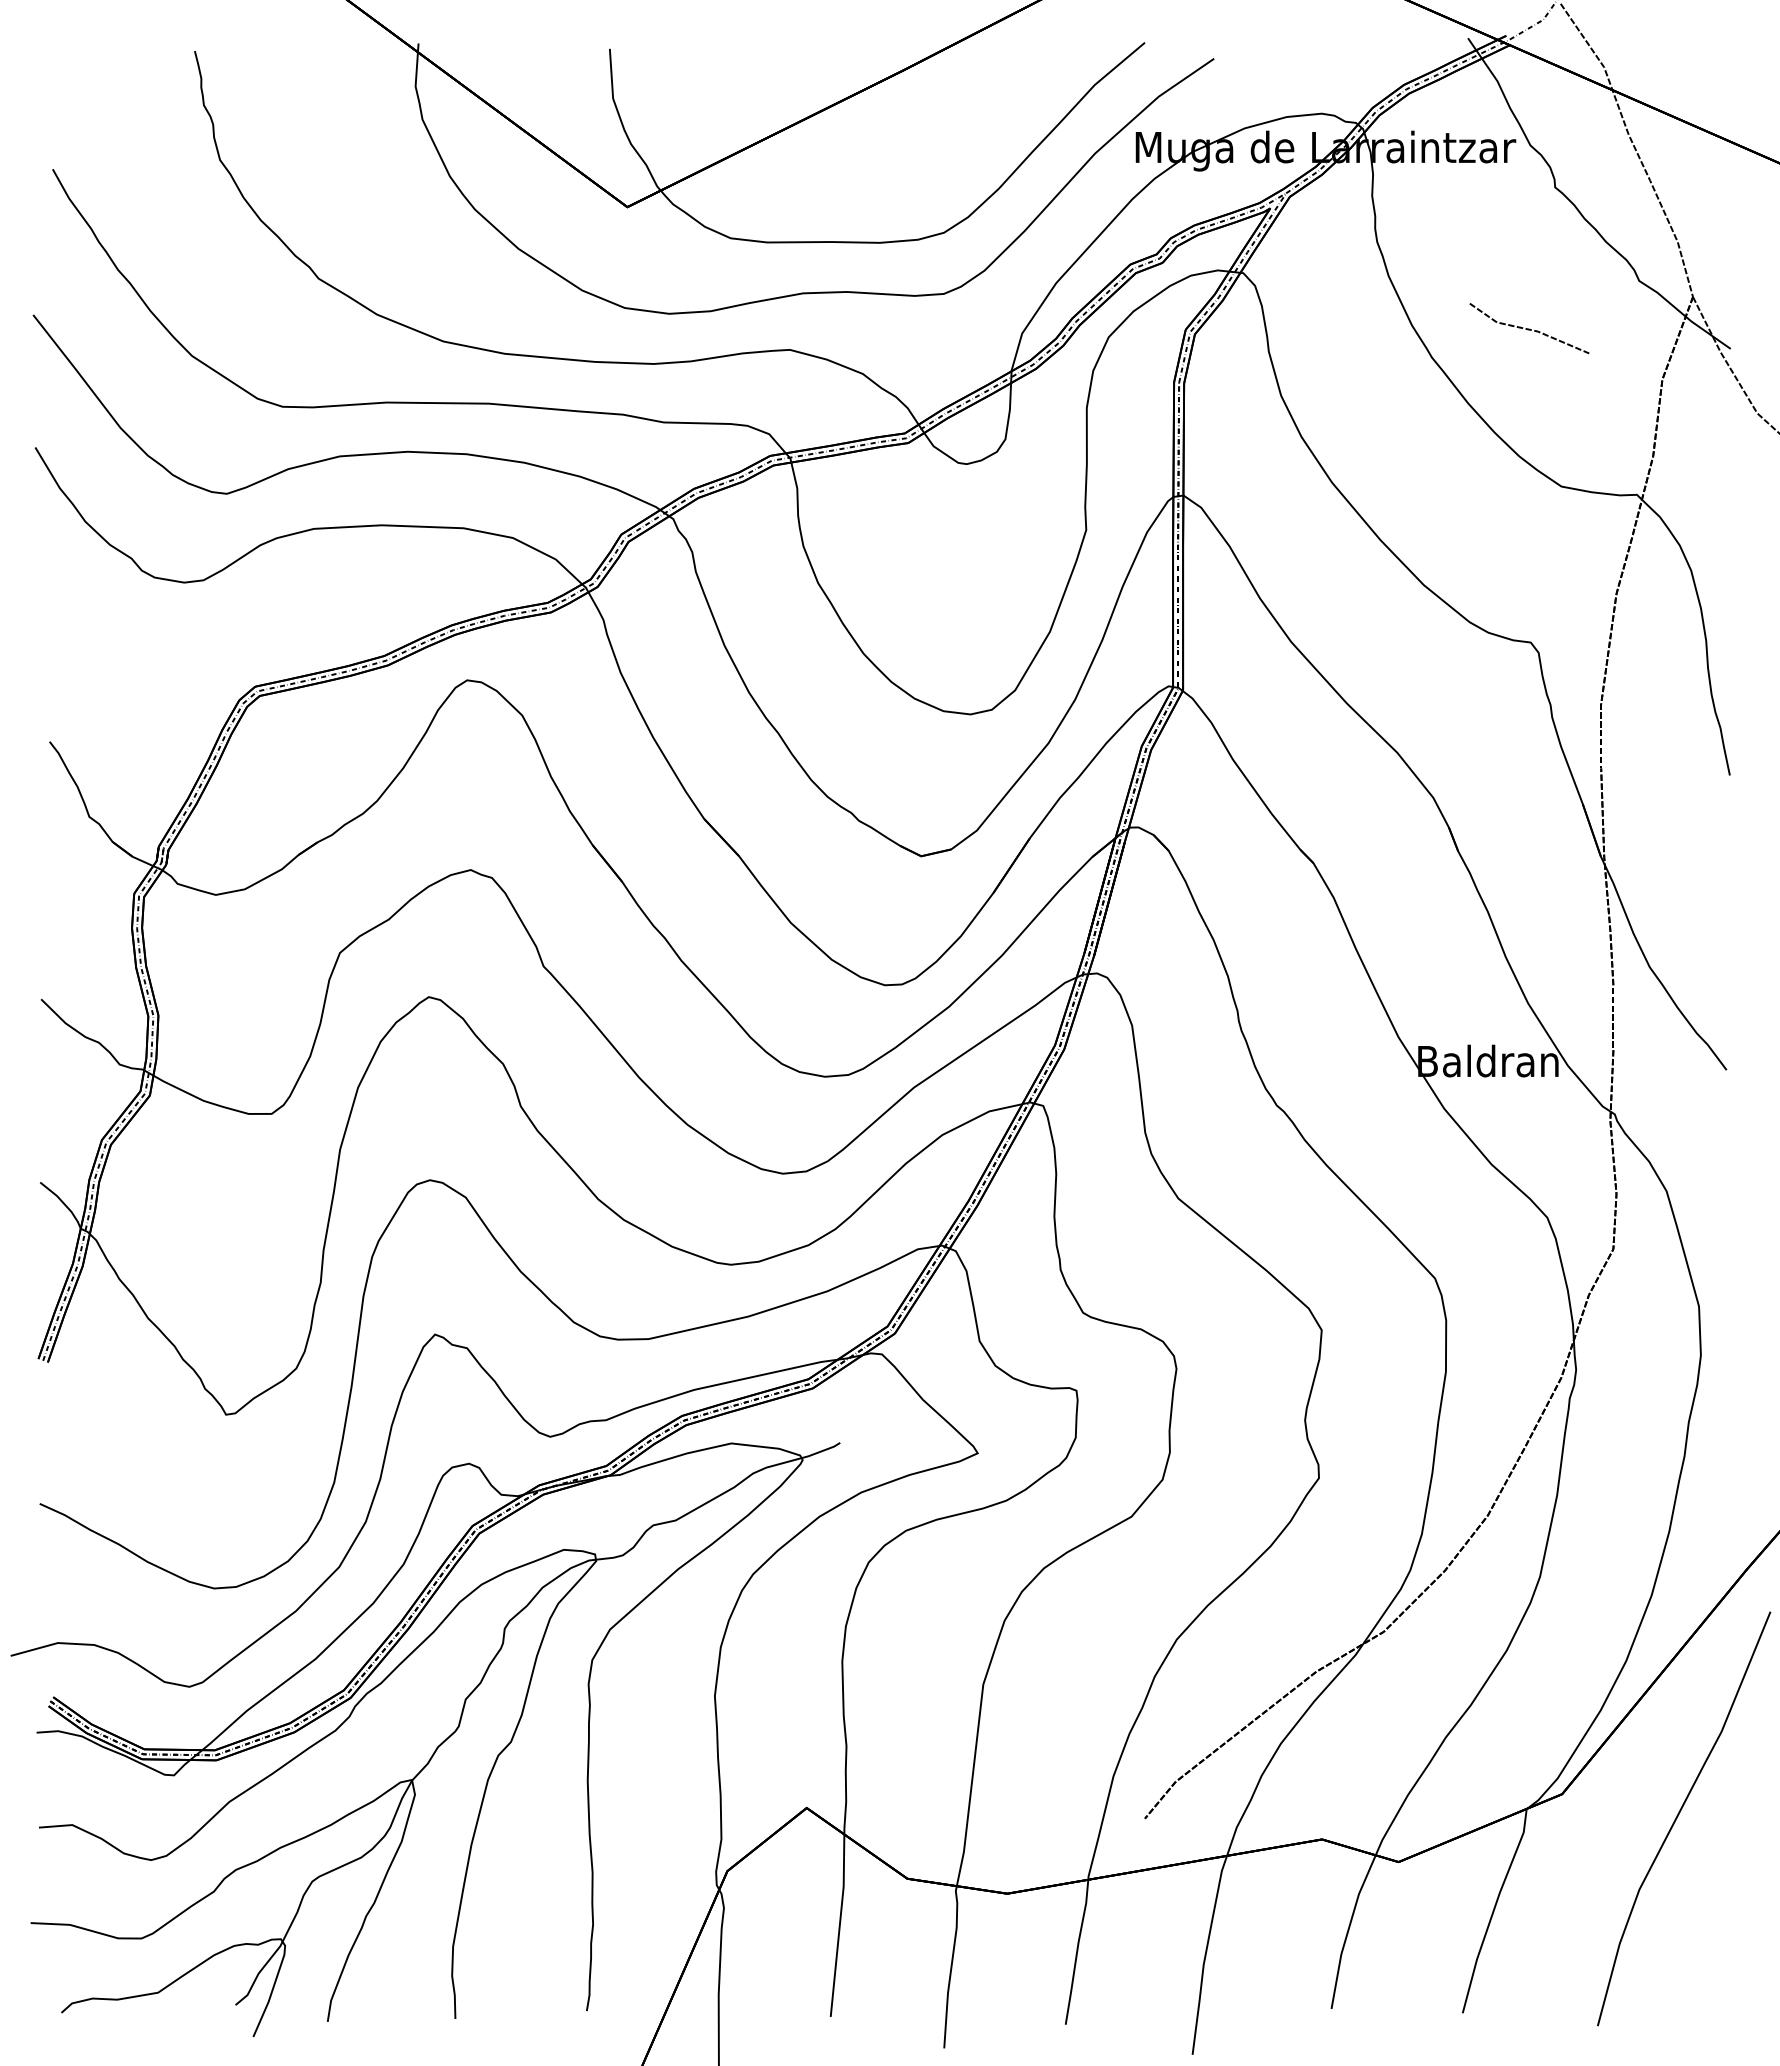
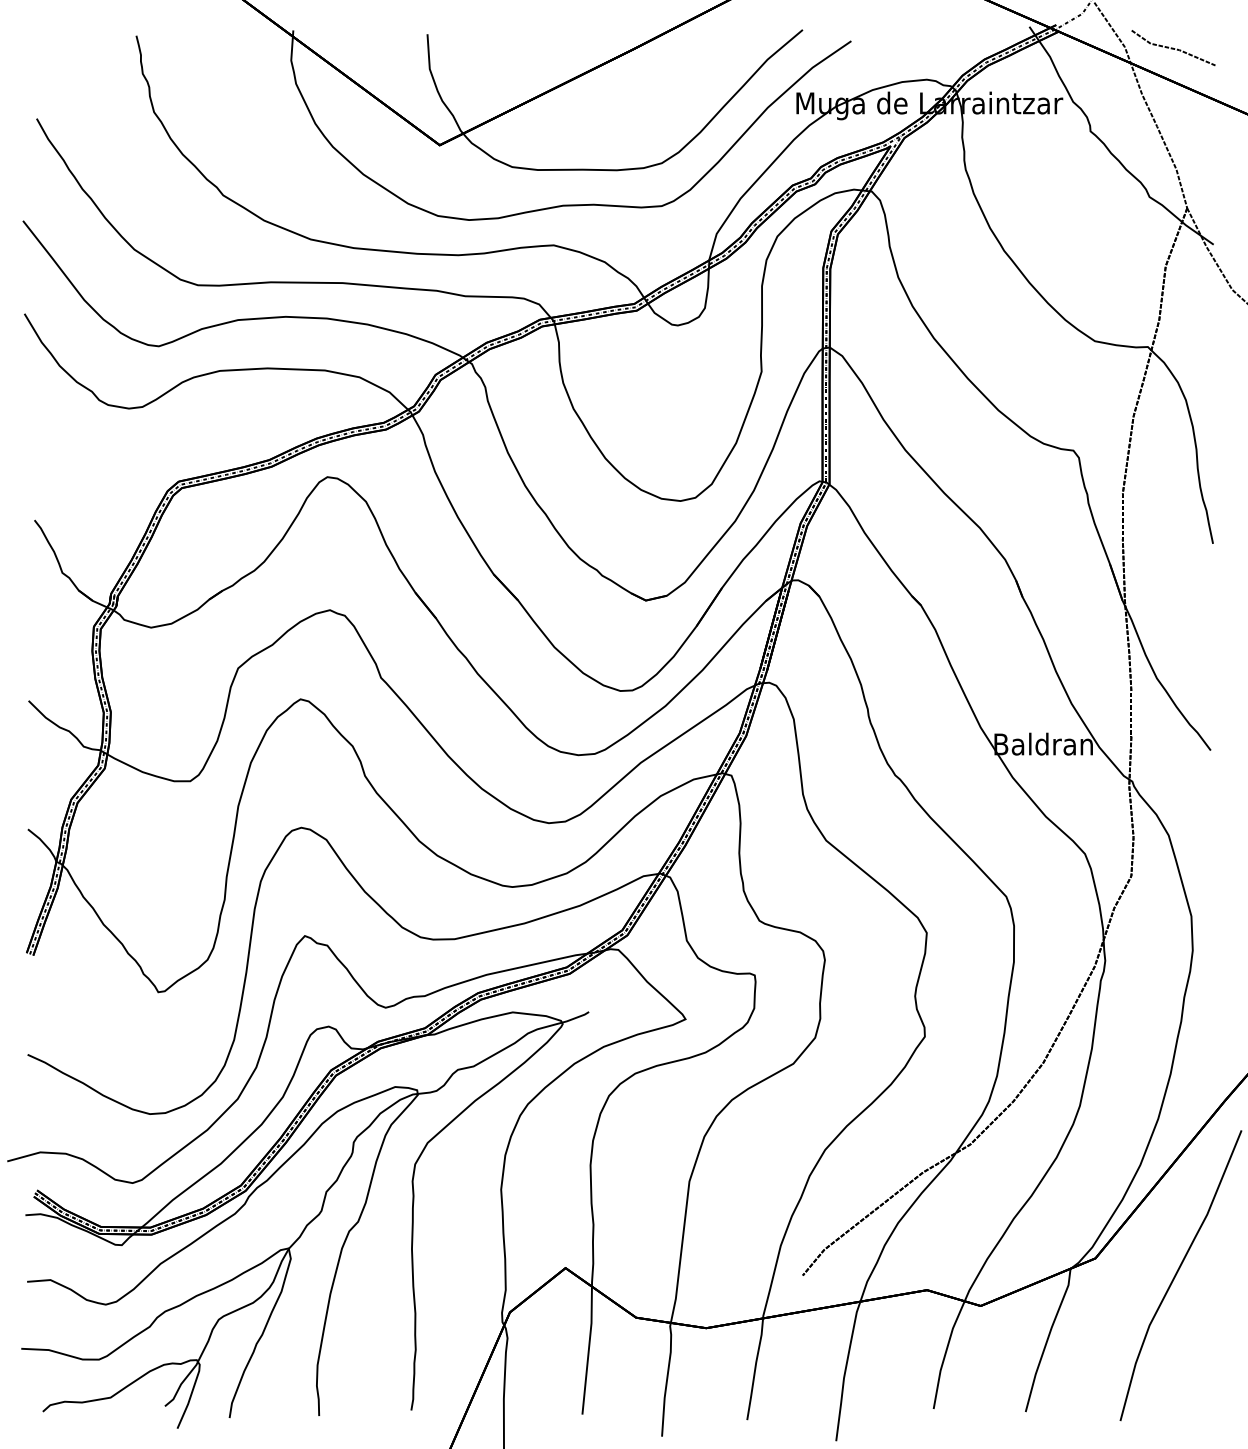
line: (1529, 328) -> (1173, 47), moved

